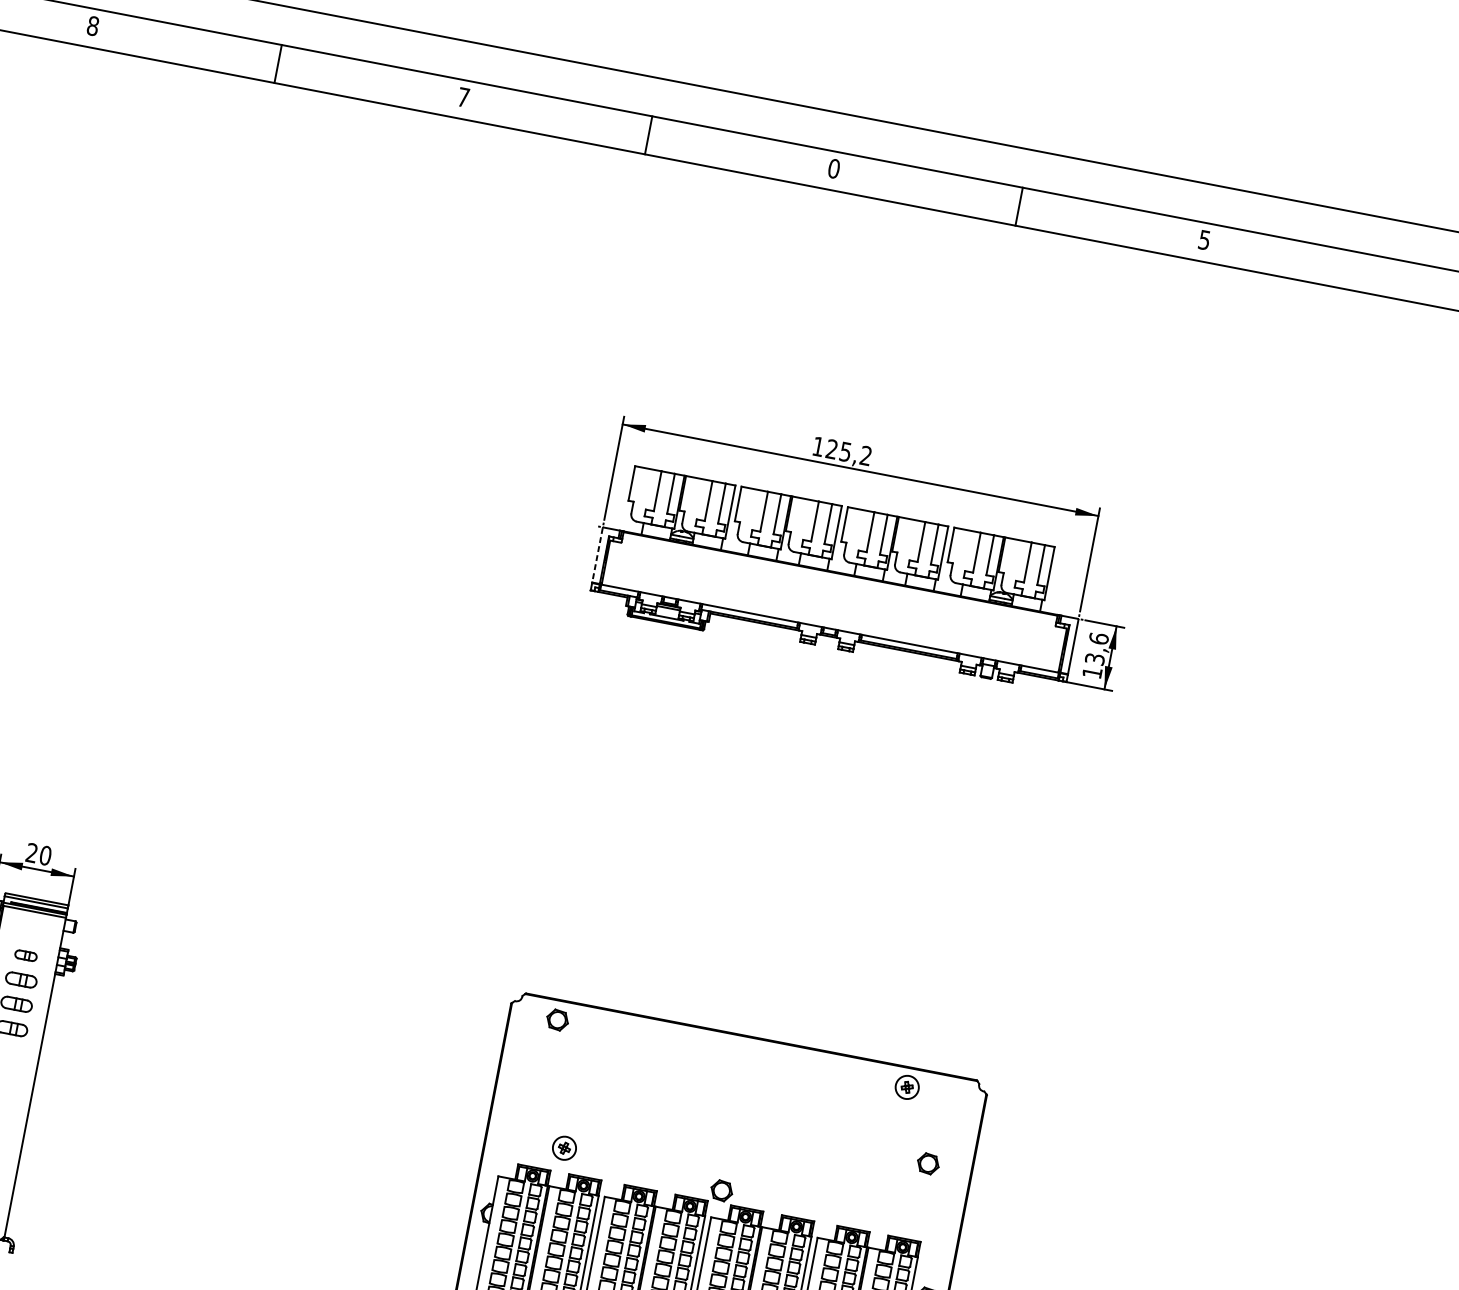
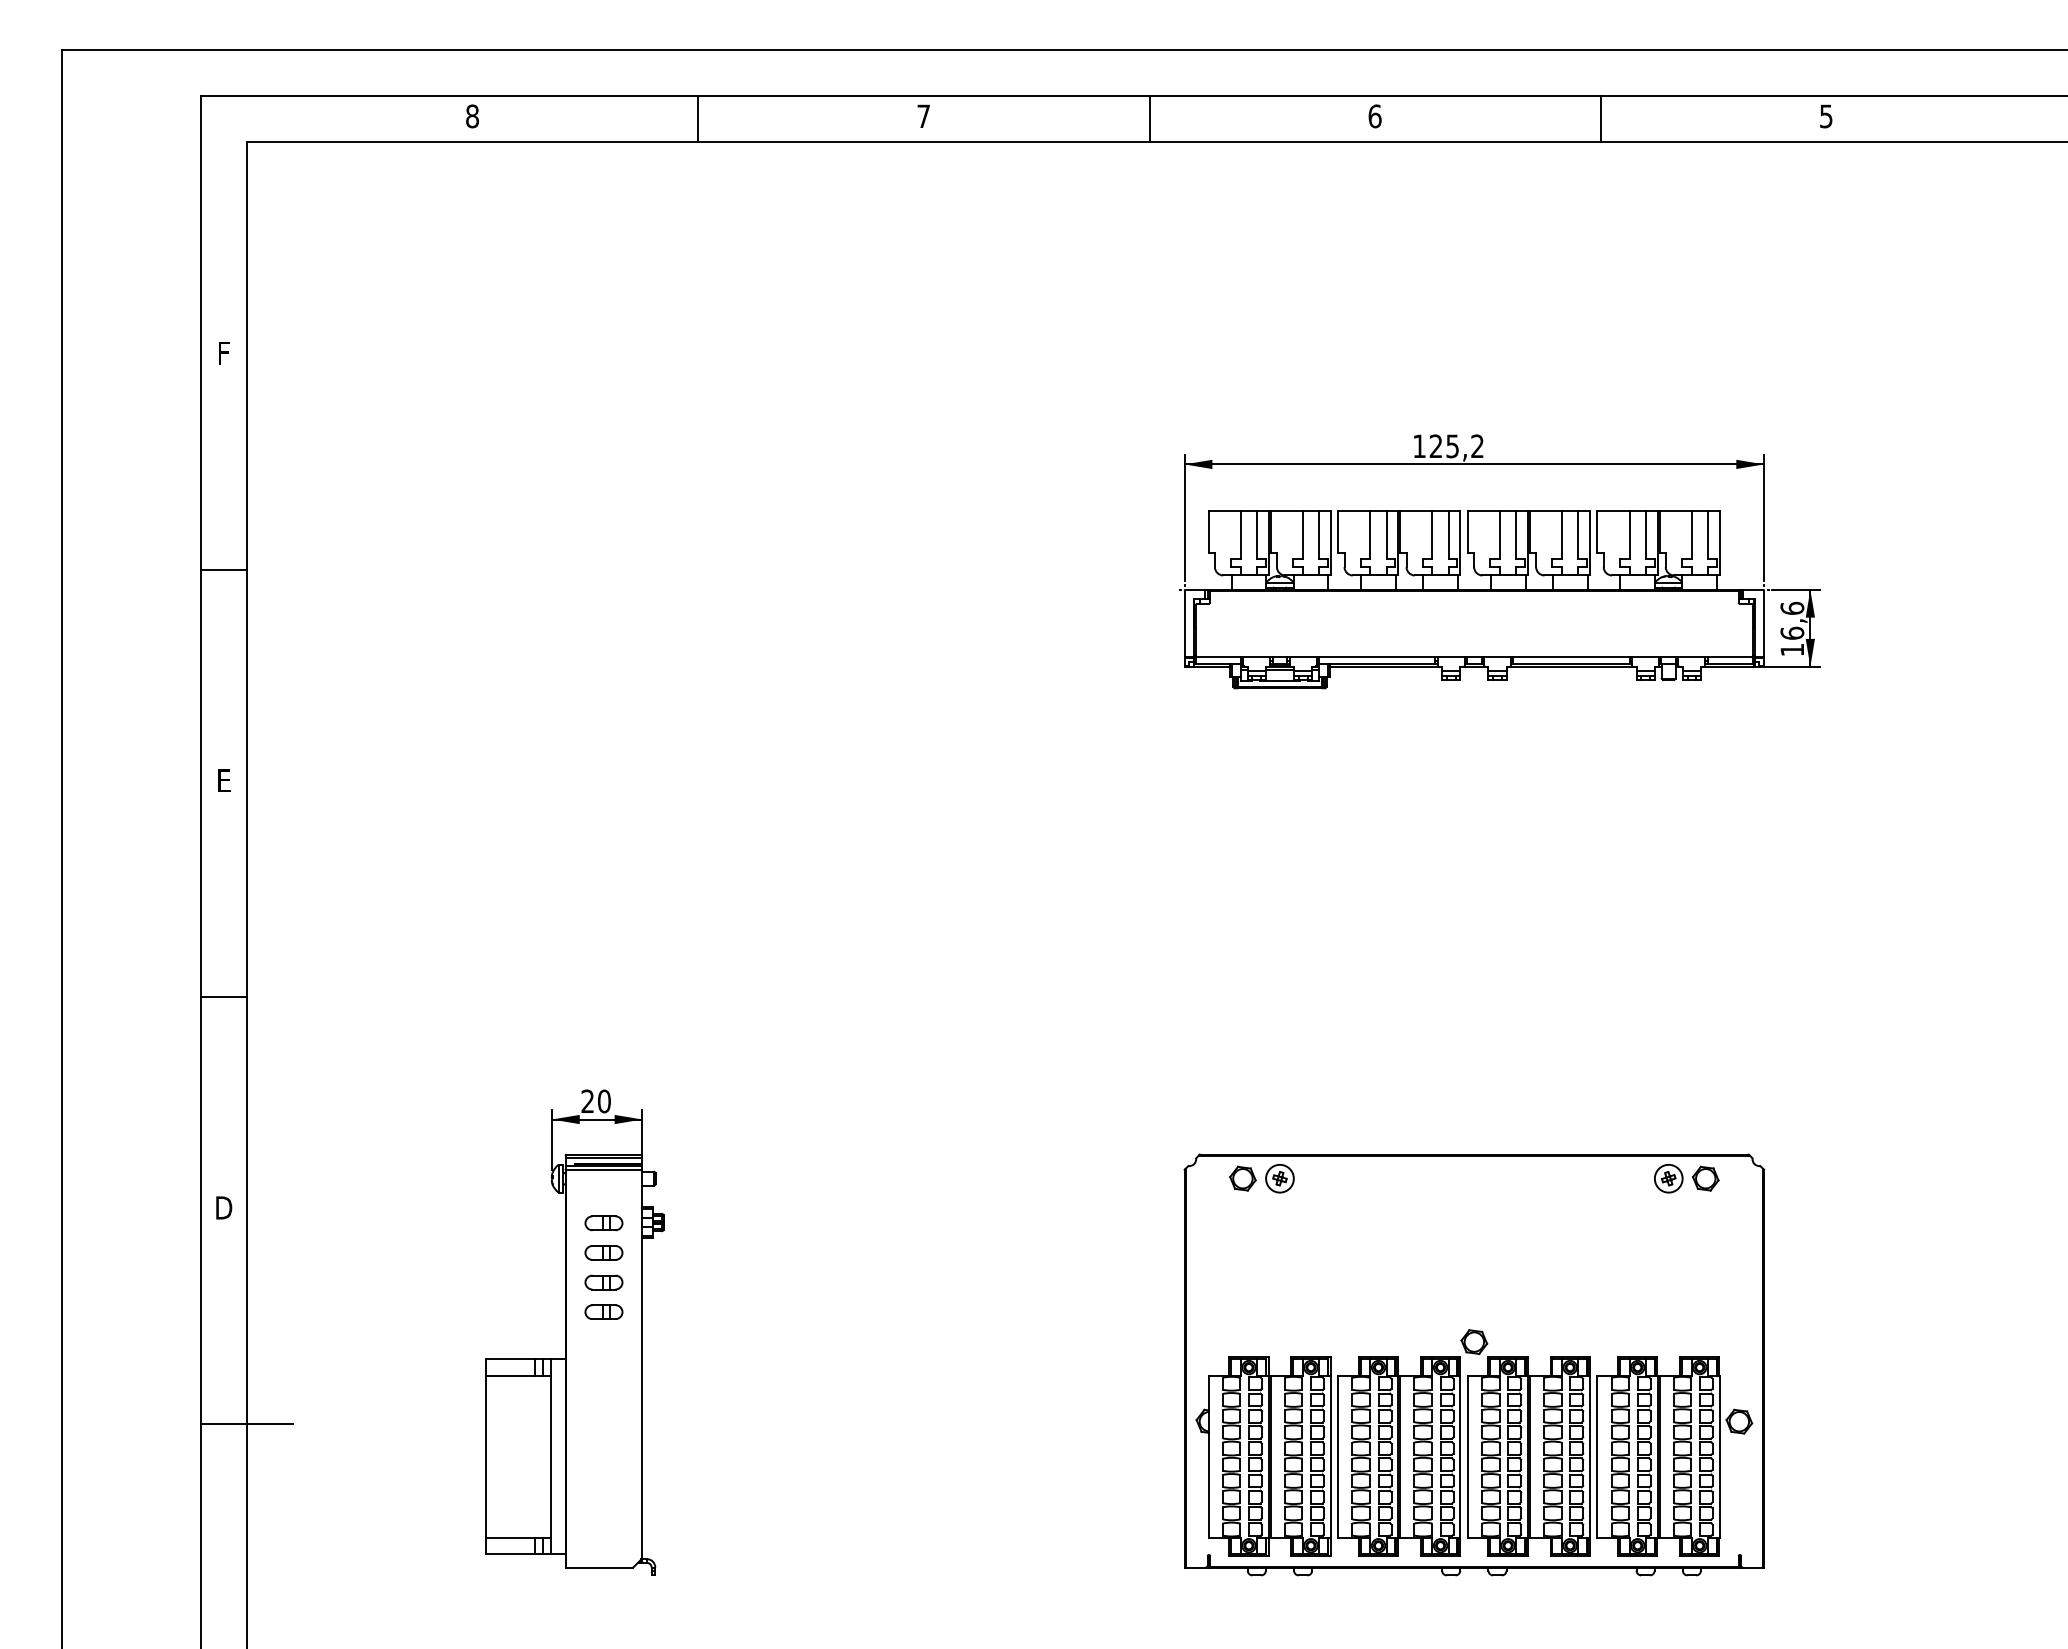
text: (833, 168) -> (1374, 116), 0 -> 6
line: (597, 555) -> (1184, 624), dashed -> solid
text: (1095, 658) -> (1792, 632), 13,6 -> 16,6
part: (25, 955) -> (603, 1223), size x1.43
part: (564, 1148) -> (1279, 1178), moved
part: (928, 1163) -> (1705, 1178), moved

